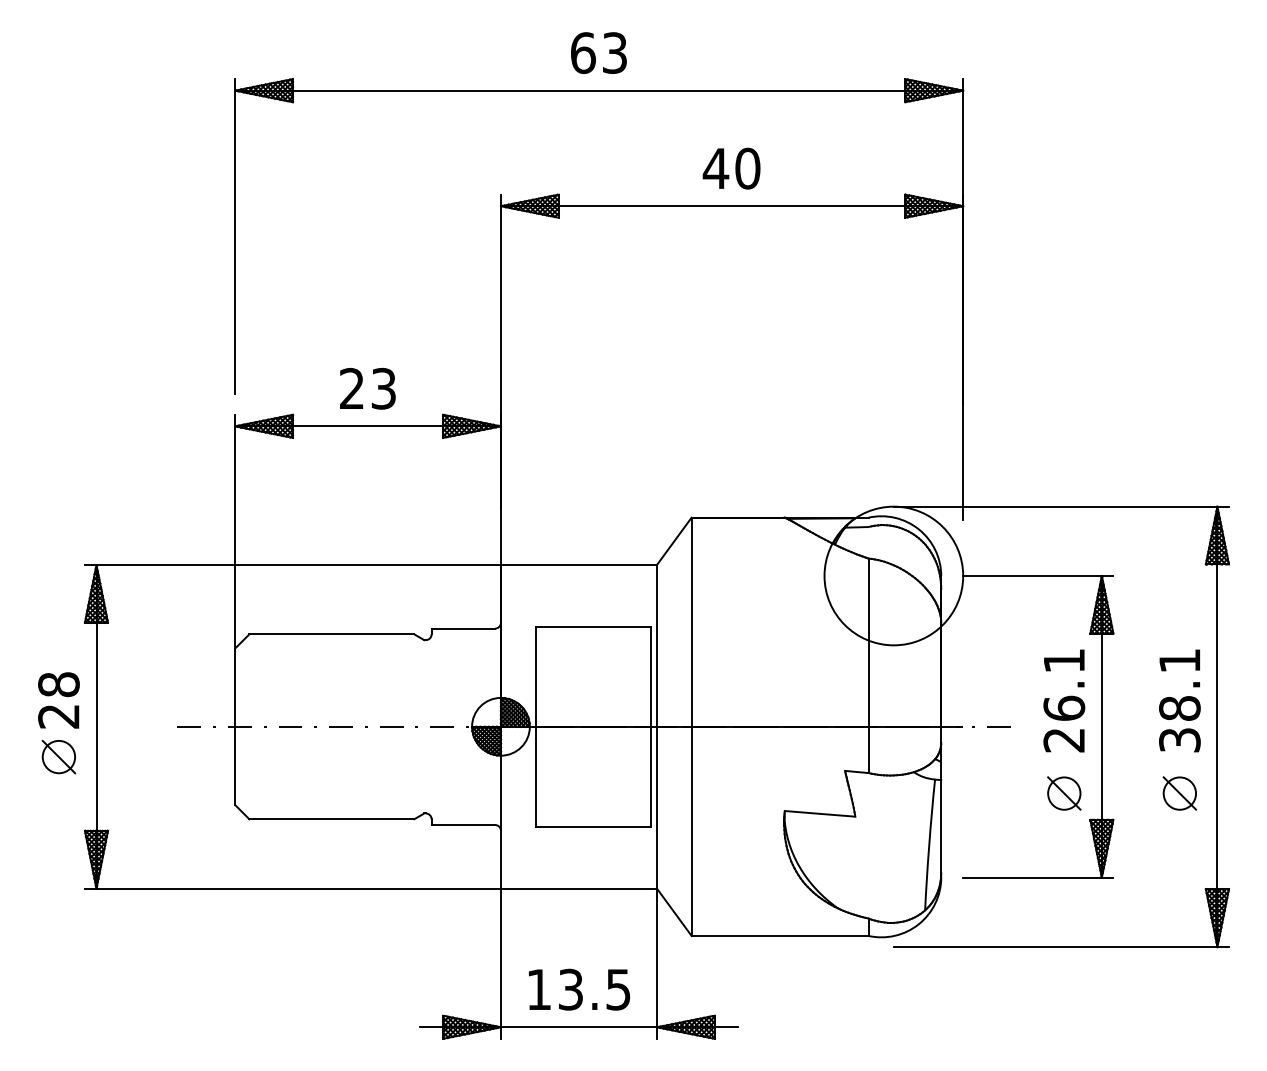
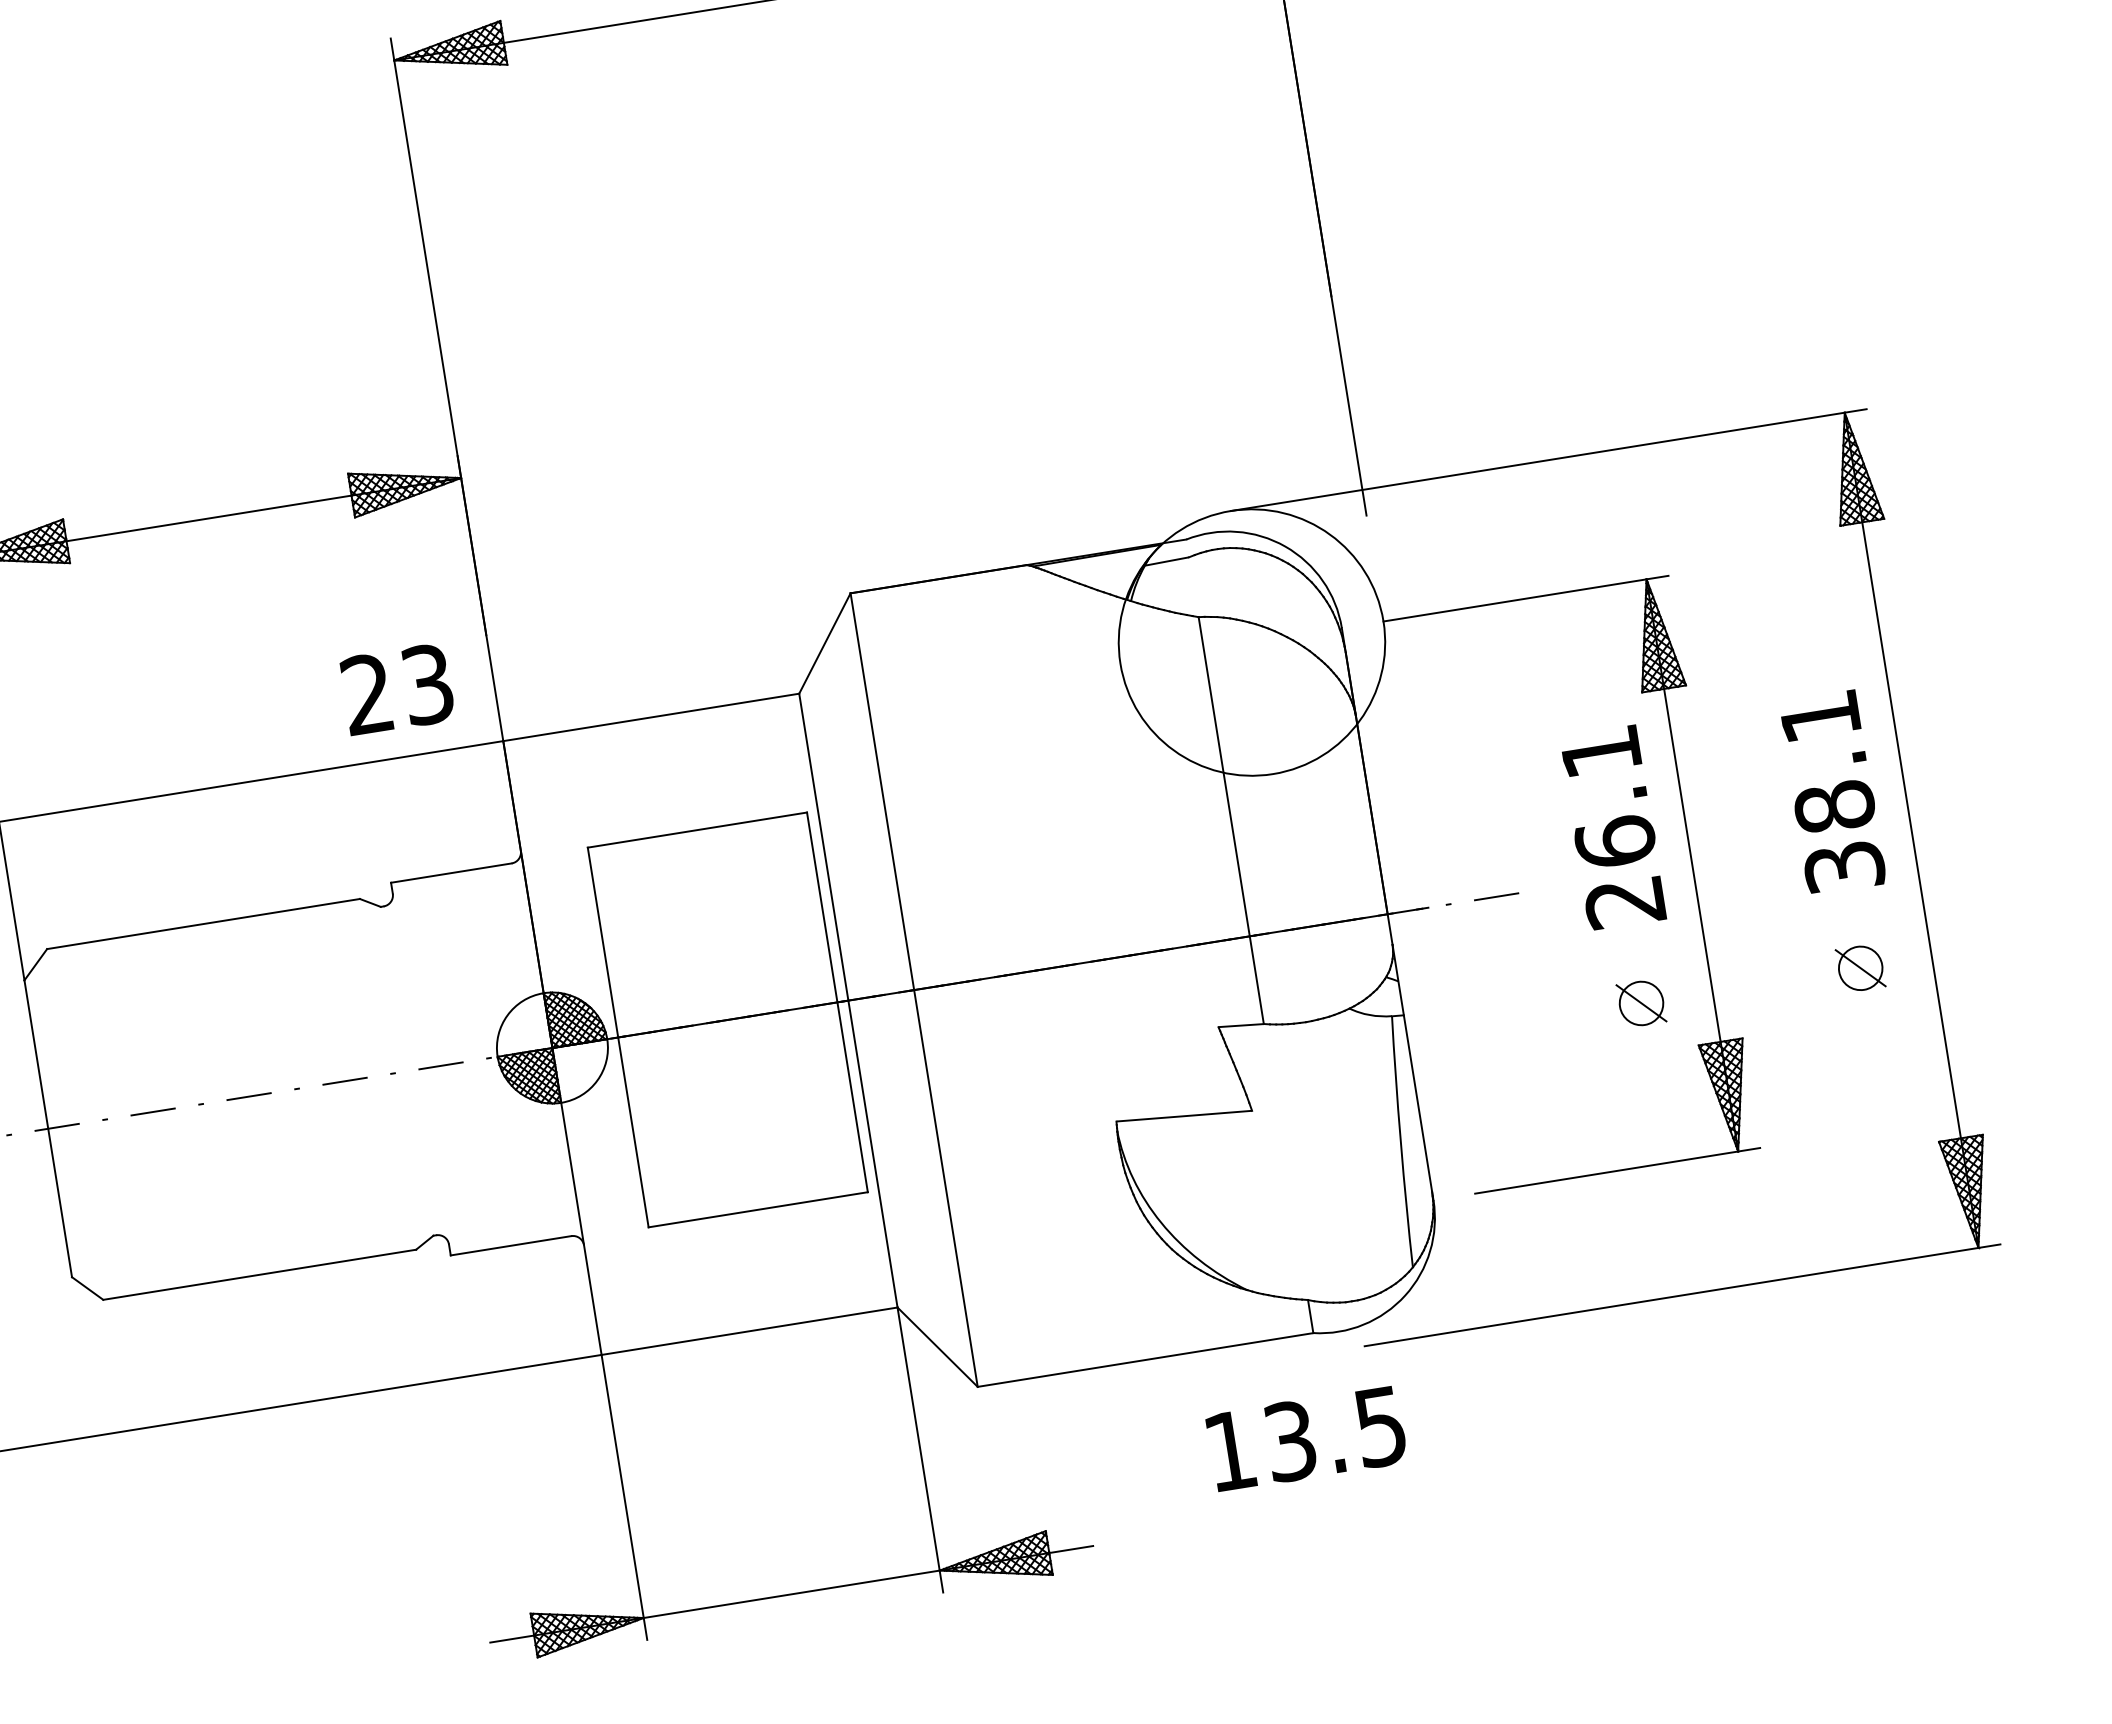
text: (367, 388) -> (396, 689), moved
part: (1064, 793) -> (1641, 1003), size x0.7
part: (1179, 793) -> (1859, 968), size x0.7
text: (579, 989) -> (1306, 1438), moved

